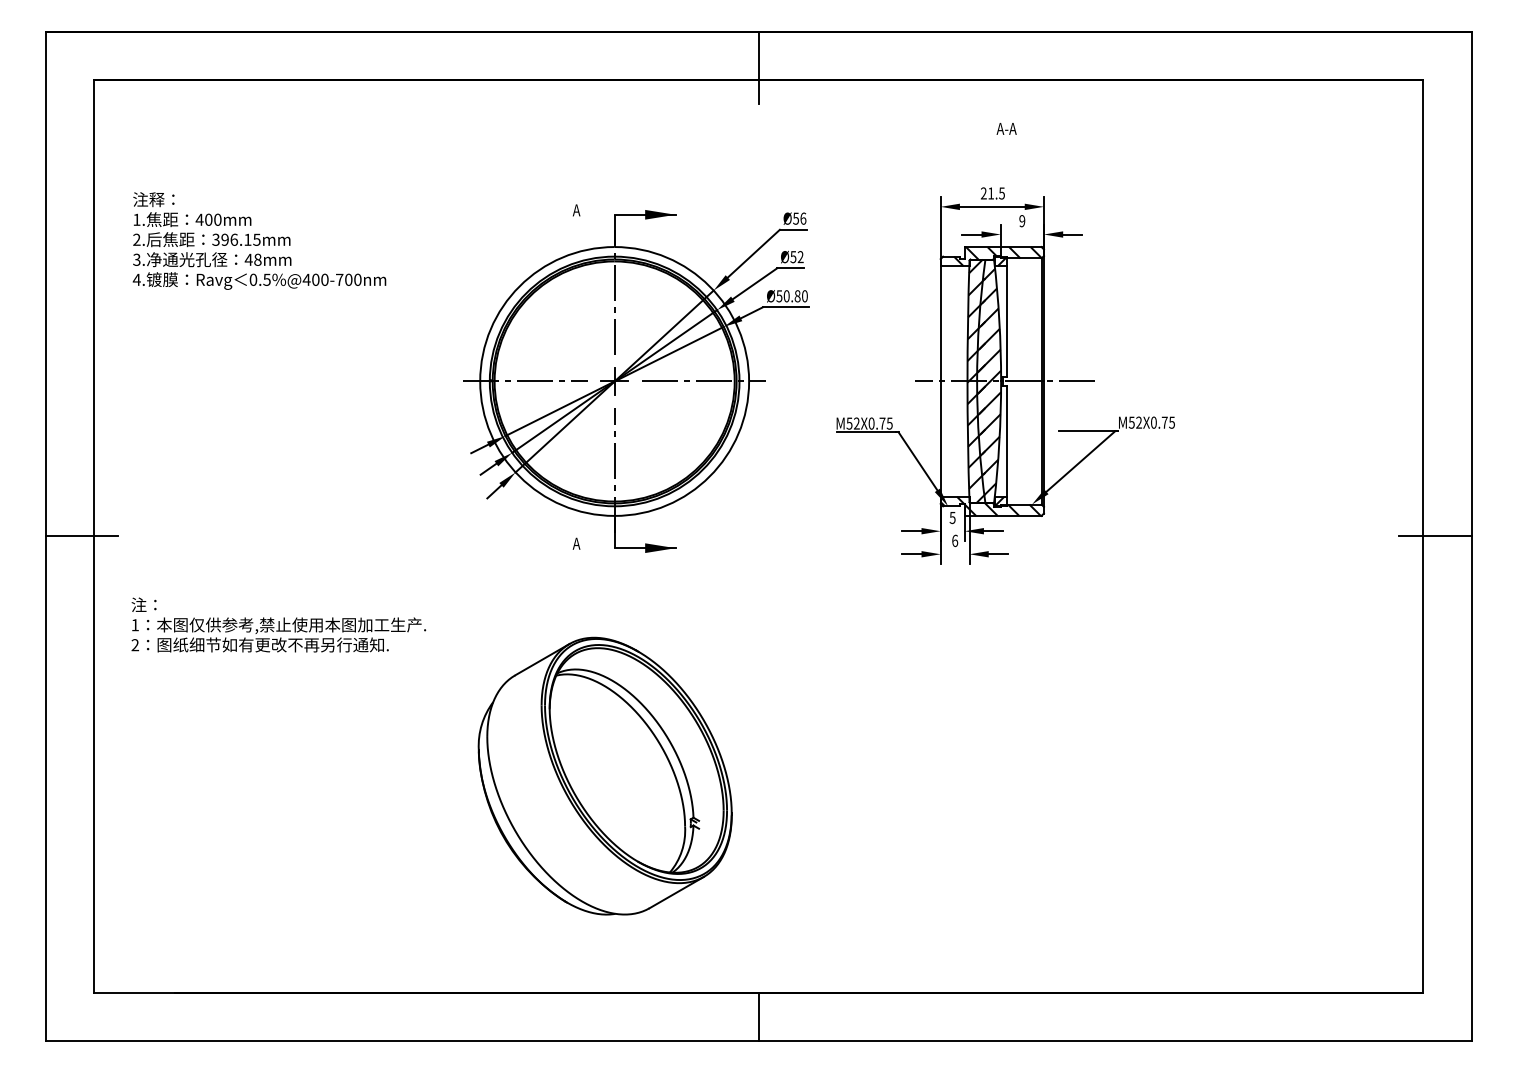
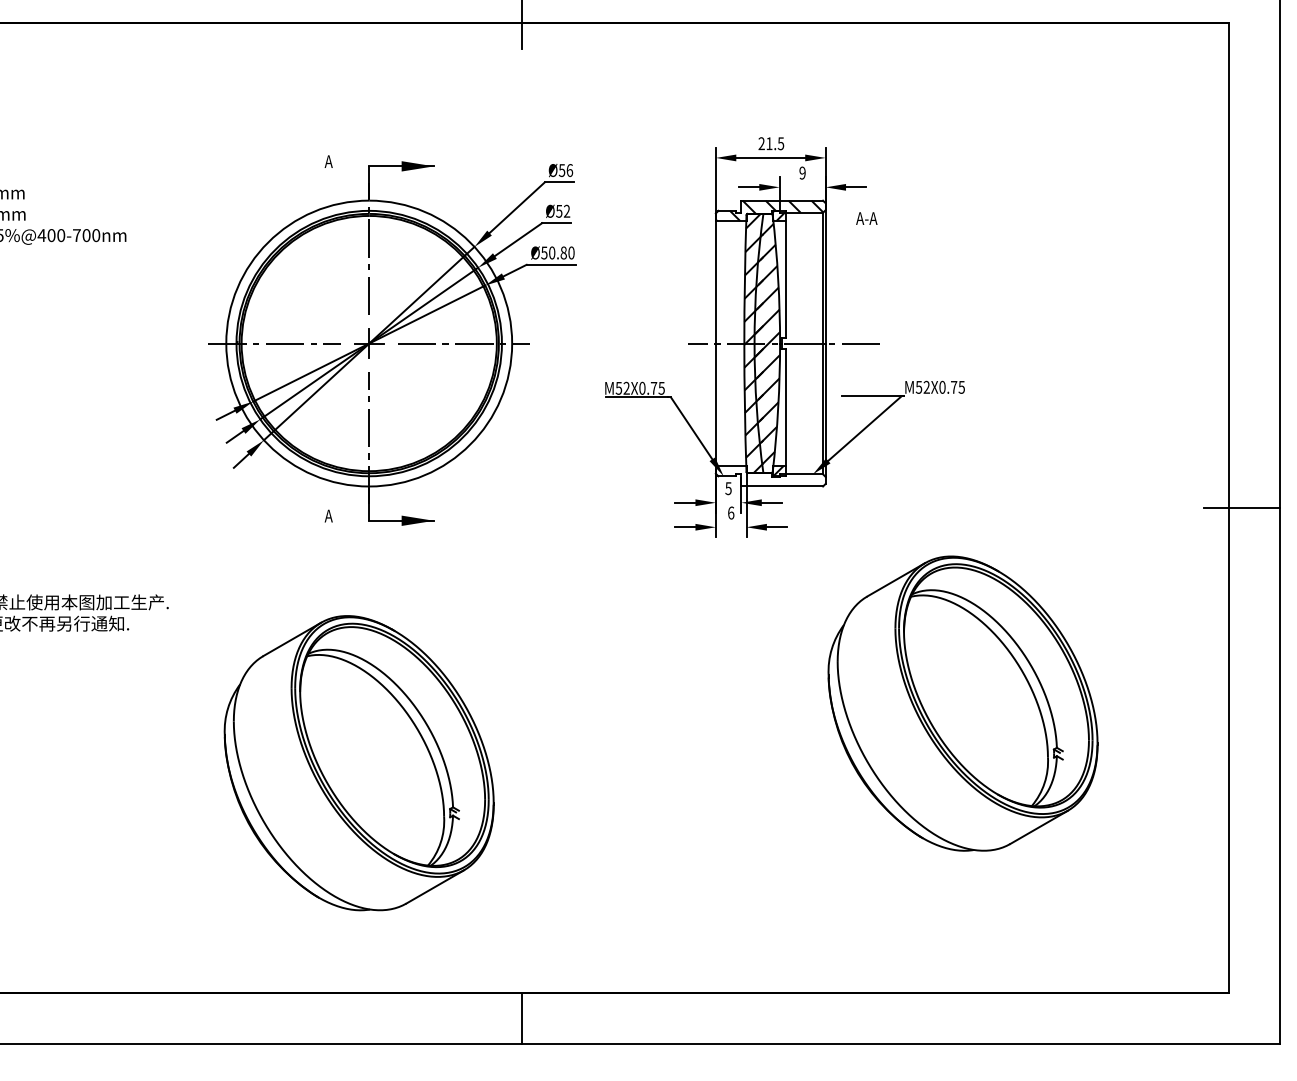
text: (1006, 128) -> (866, 218), moved
hatch: (990, 505) -> (768, 475), removed
part: (1172, 719) -> (962, 702), added

